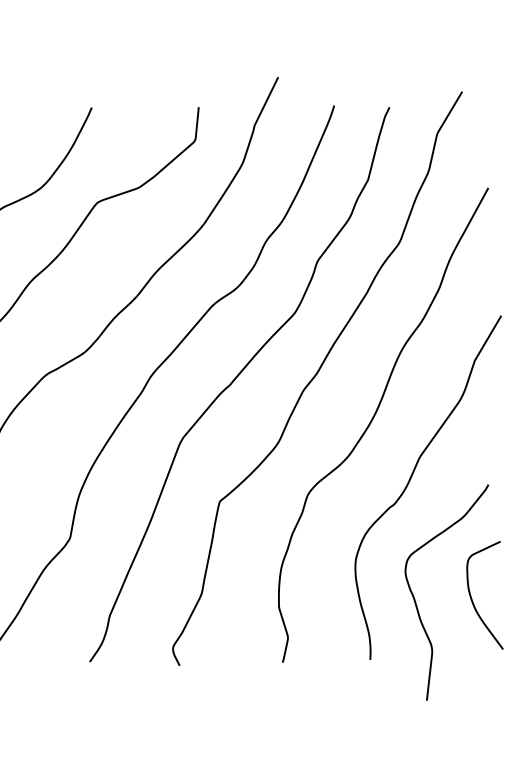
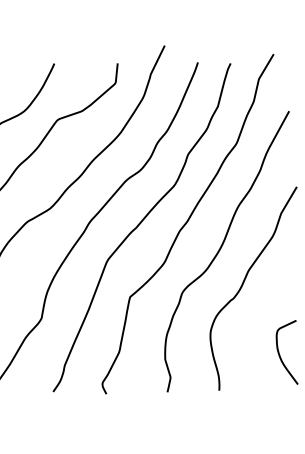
curve: (417, 603) -> (247, 357), removed

